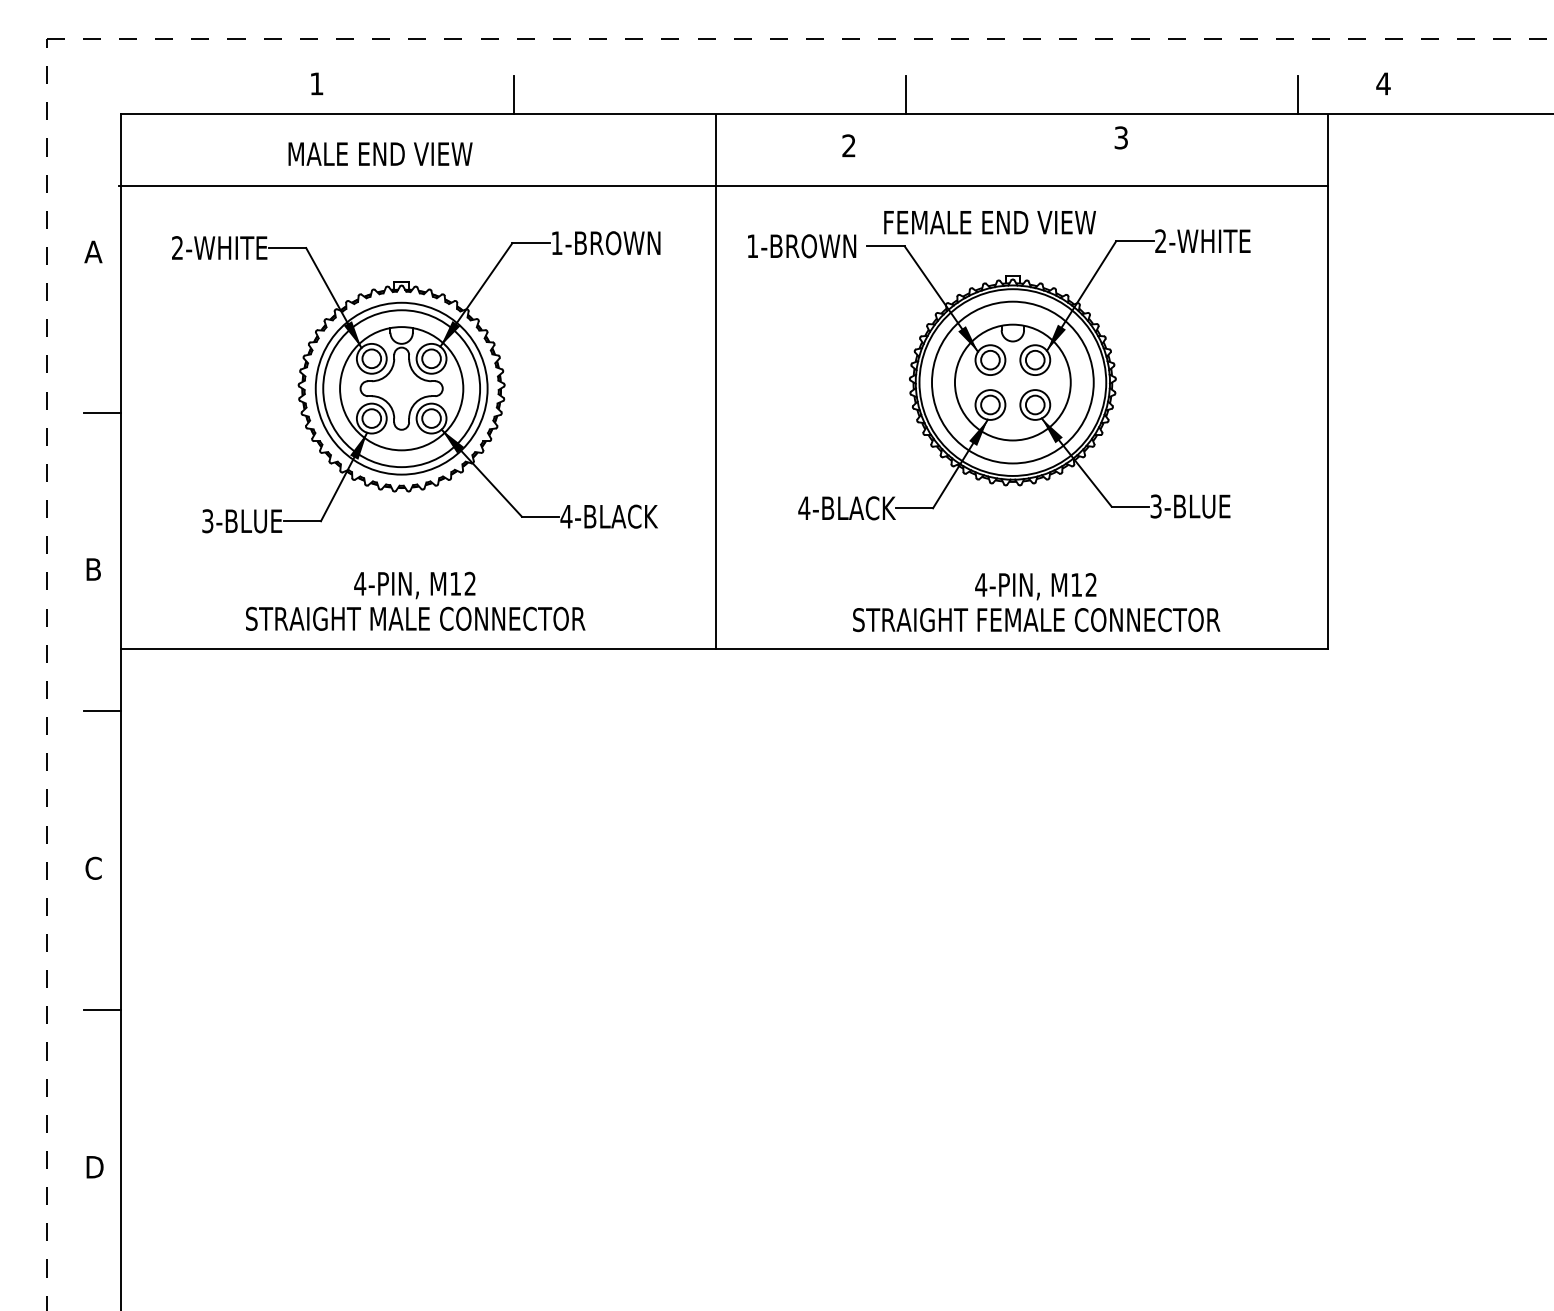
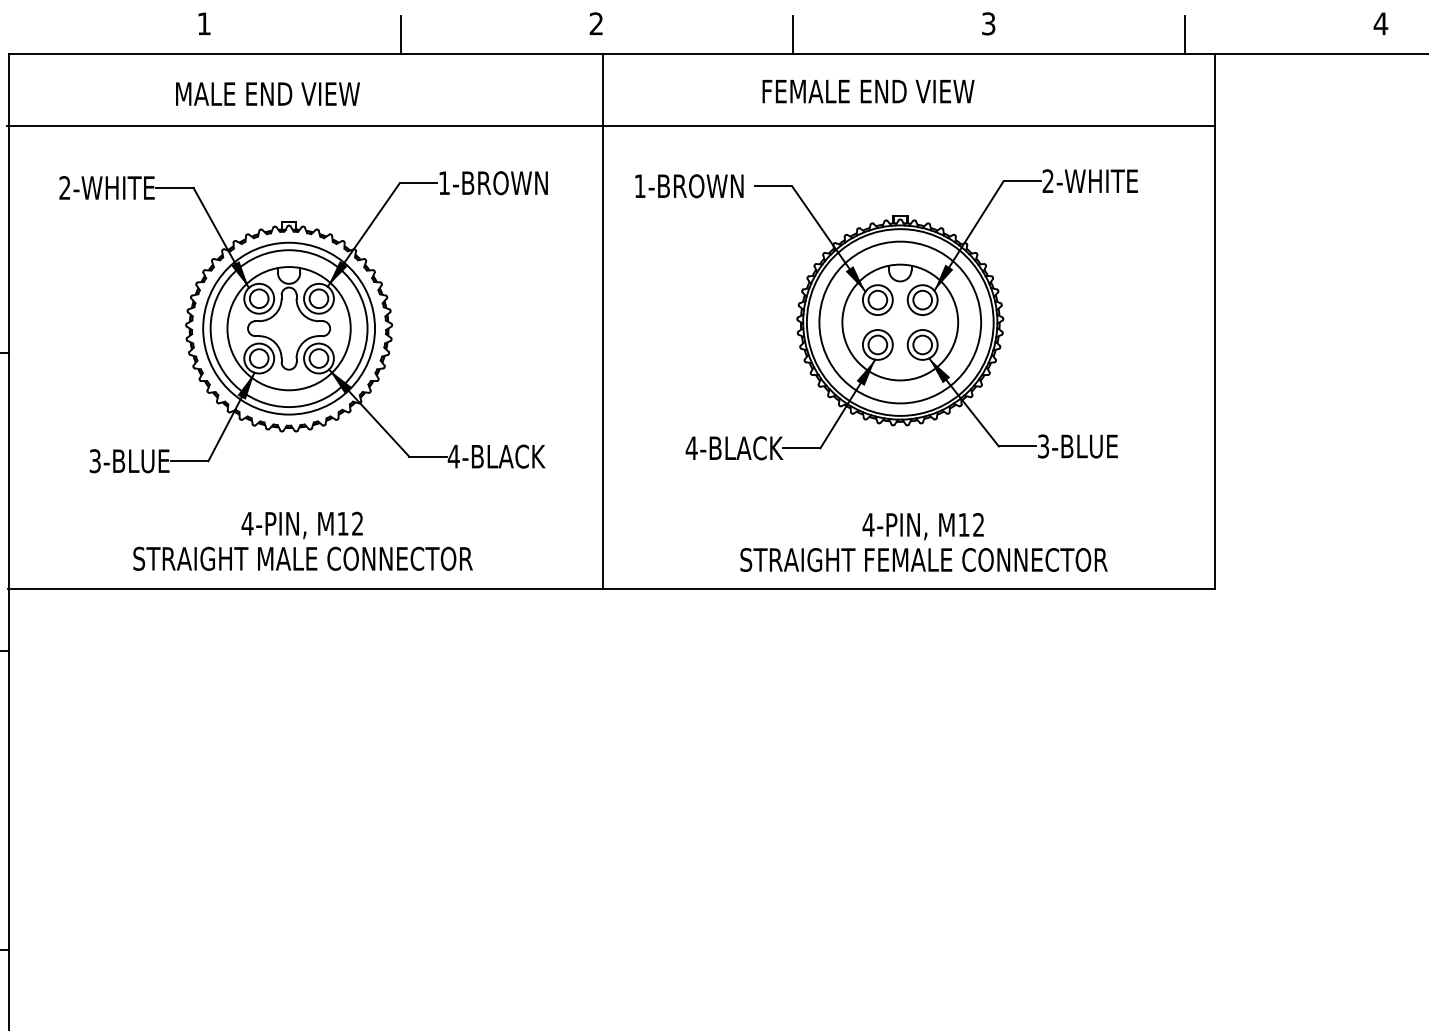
text: (1383, 83) -> (1380, 23), moved
text: (1120, 137) -> (987, 23), moved
text: (848, 145) -> (595, 23), moved
text: (989, 222) -> (867, 91), moved

